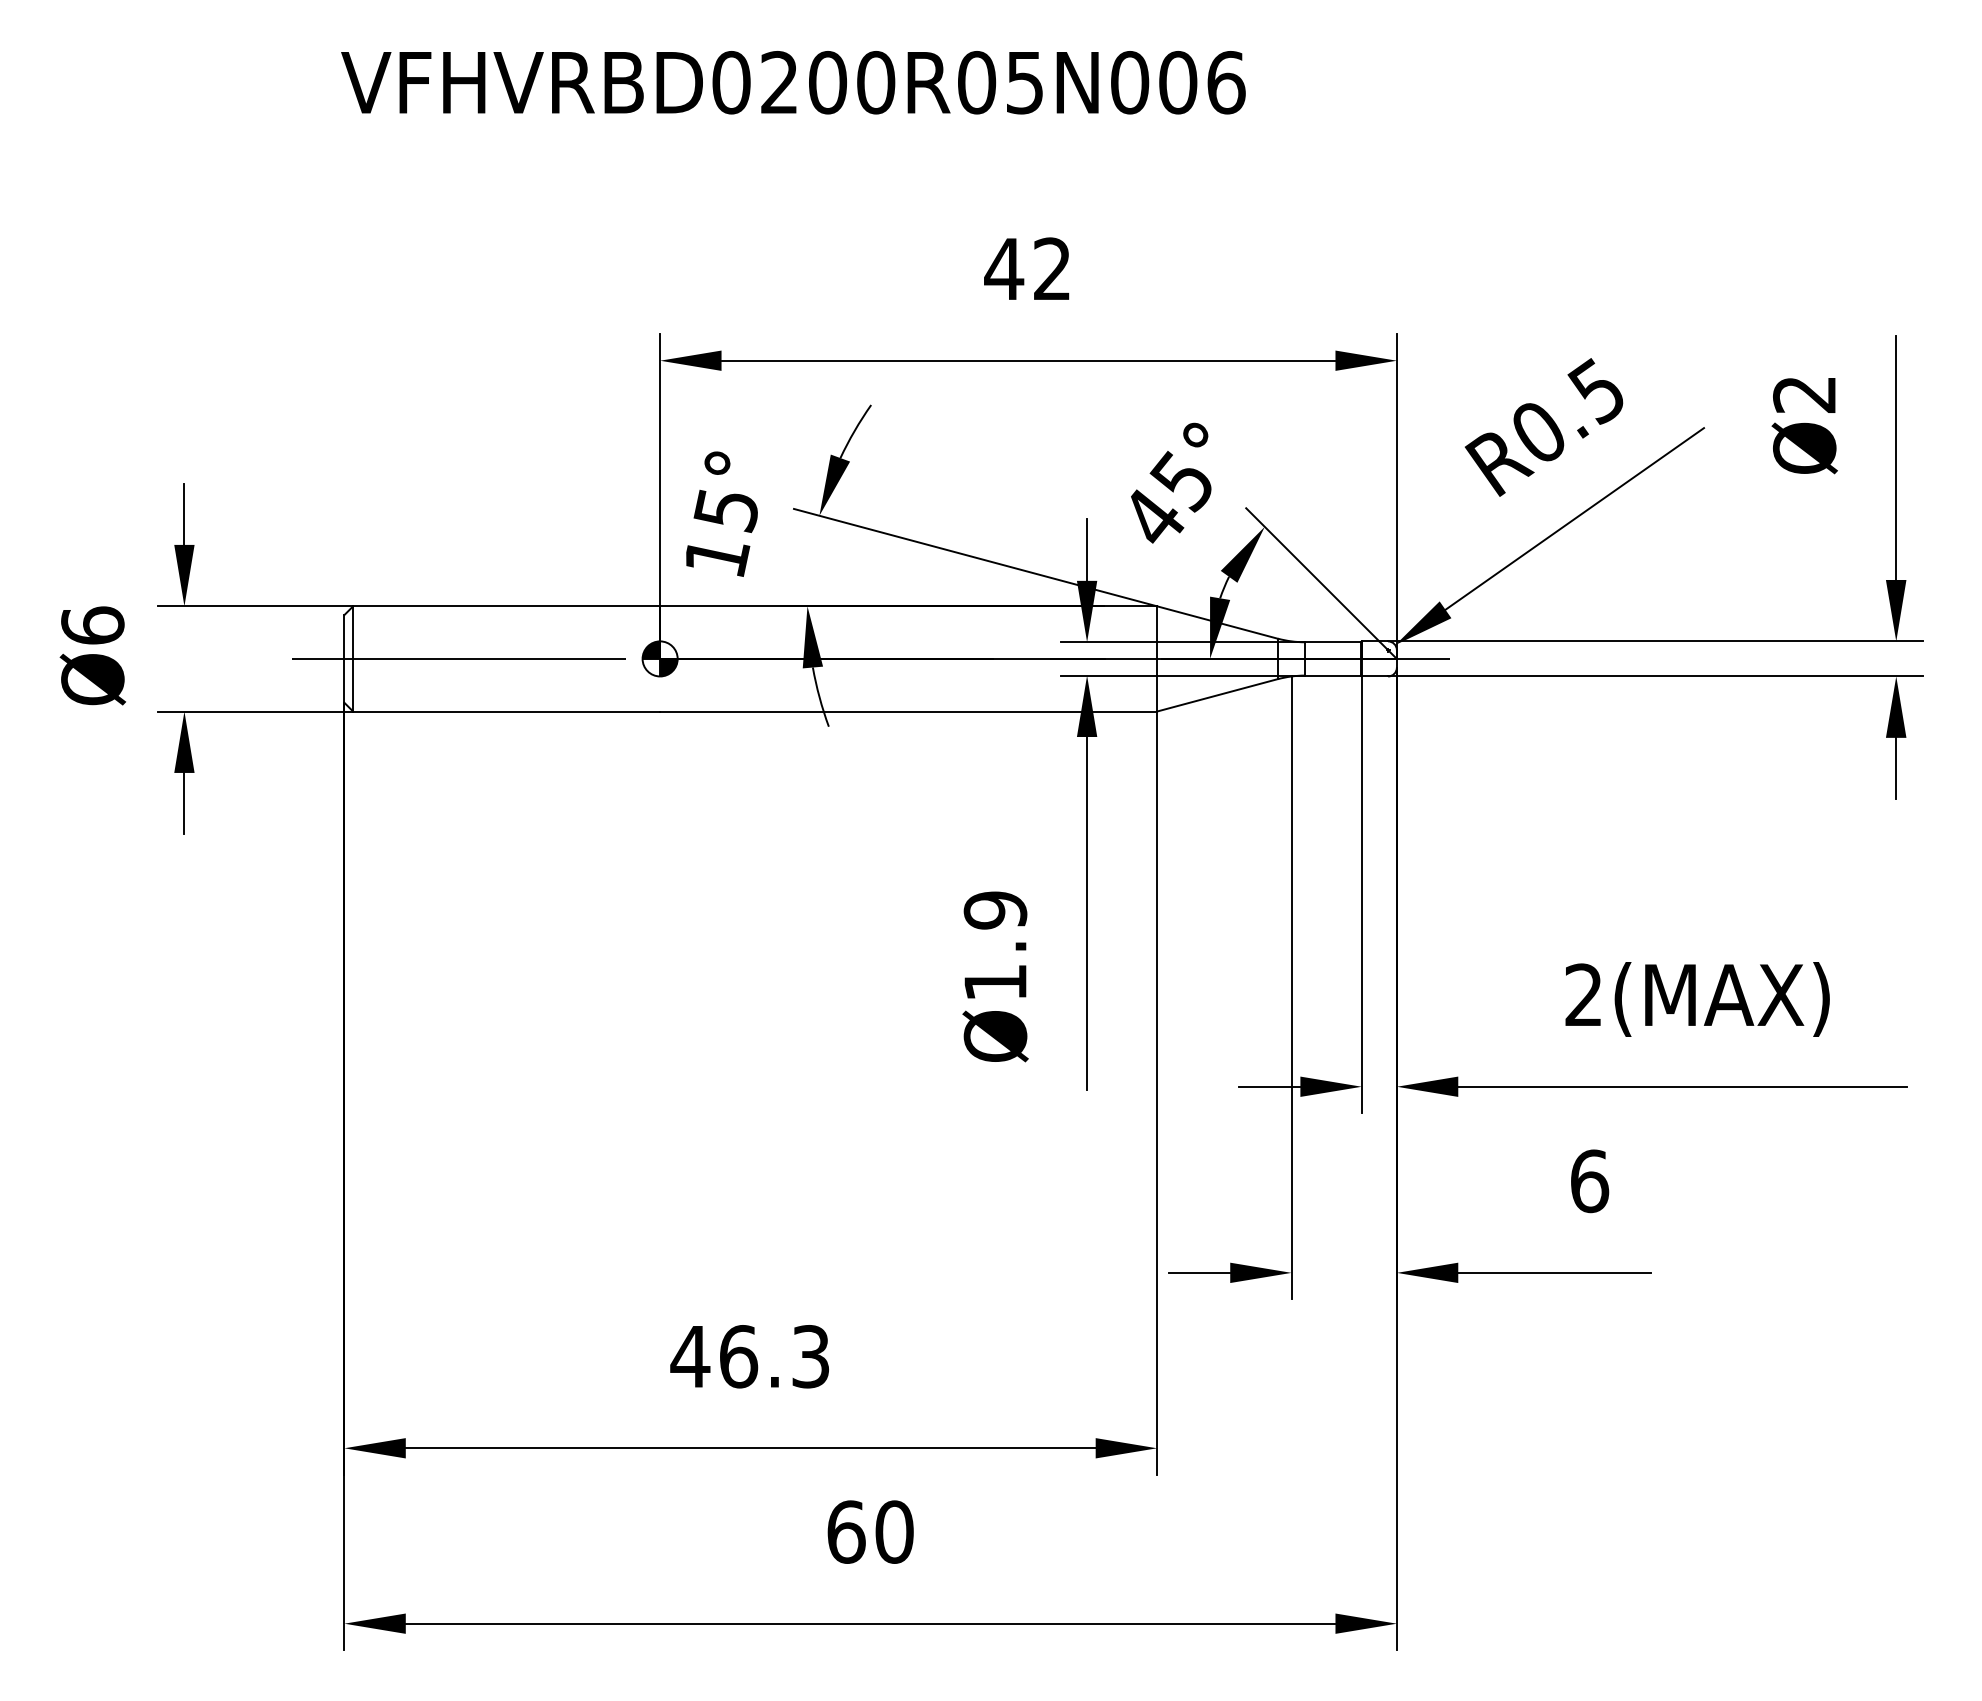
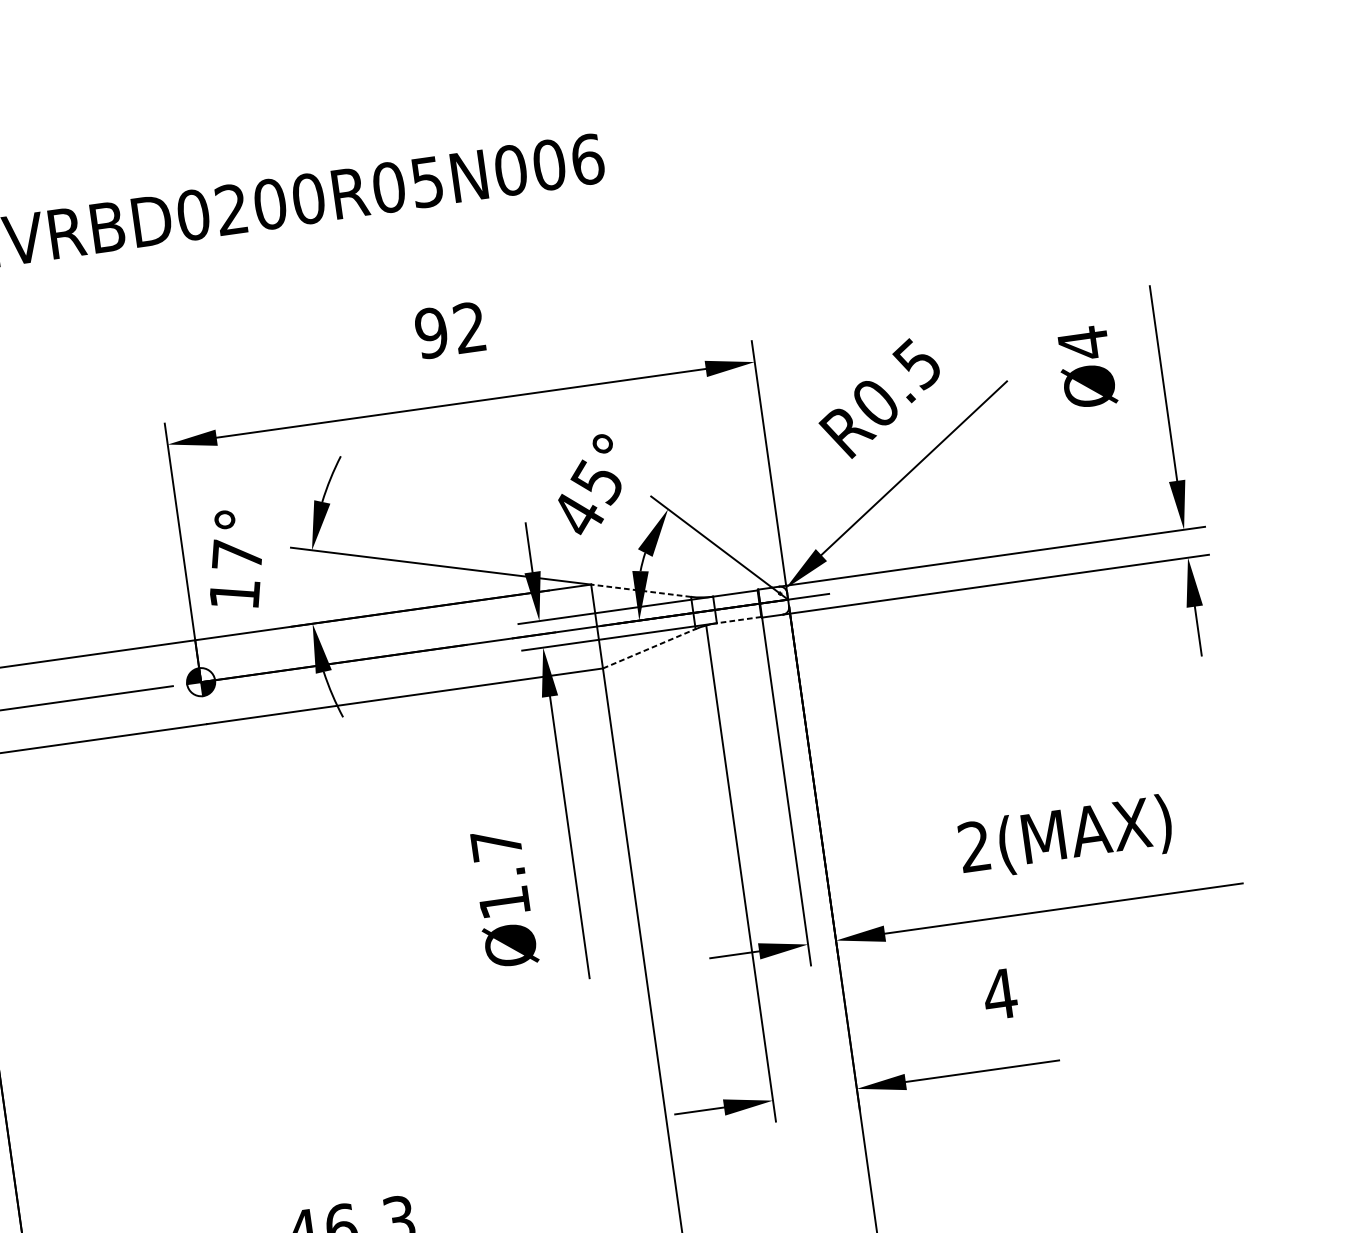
text: (1004, 268) -> (431, 332), 42 -> 92
text: (1804, 394) -> (1083, 343), Ø2 -> Ø4
text: (725, 509) -> (236, 555), 15° -> 17°
line: (1217, 622) -> (641, 590), solid -> dashed
line: (1333, 675) -> (739, 619), solid -> dashed
line: (1217, 695) -> (649, 648), solid -> dashed
text: (995, 910) -> (496, 845), Ø1.9 -> Ø1.7
text: (1589, 1181) -> (1000, 994), 6 -> 4

